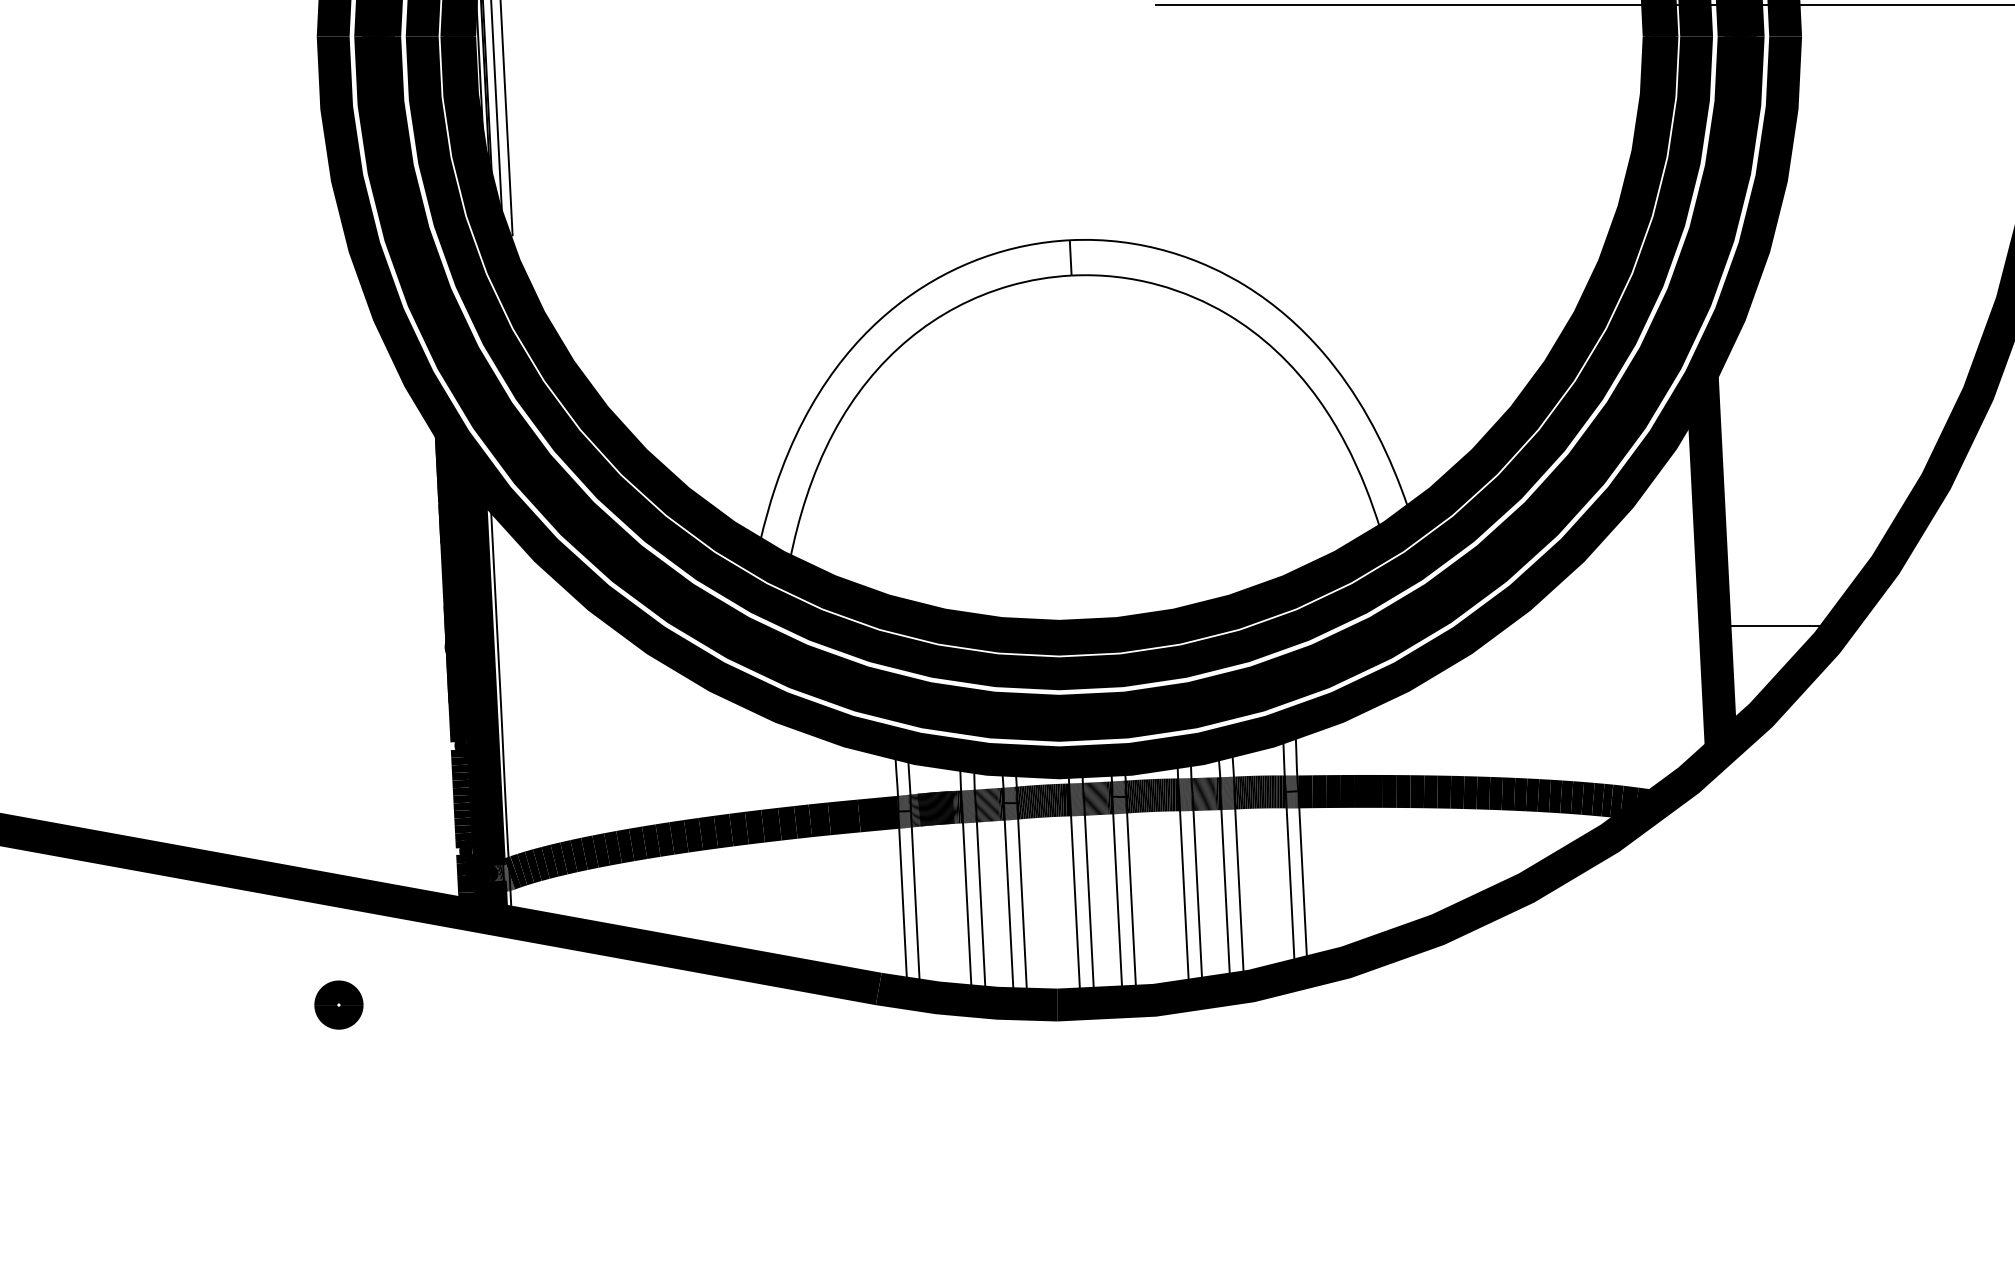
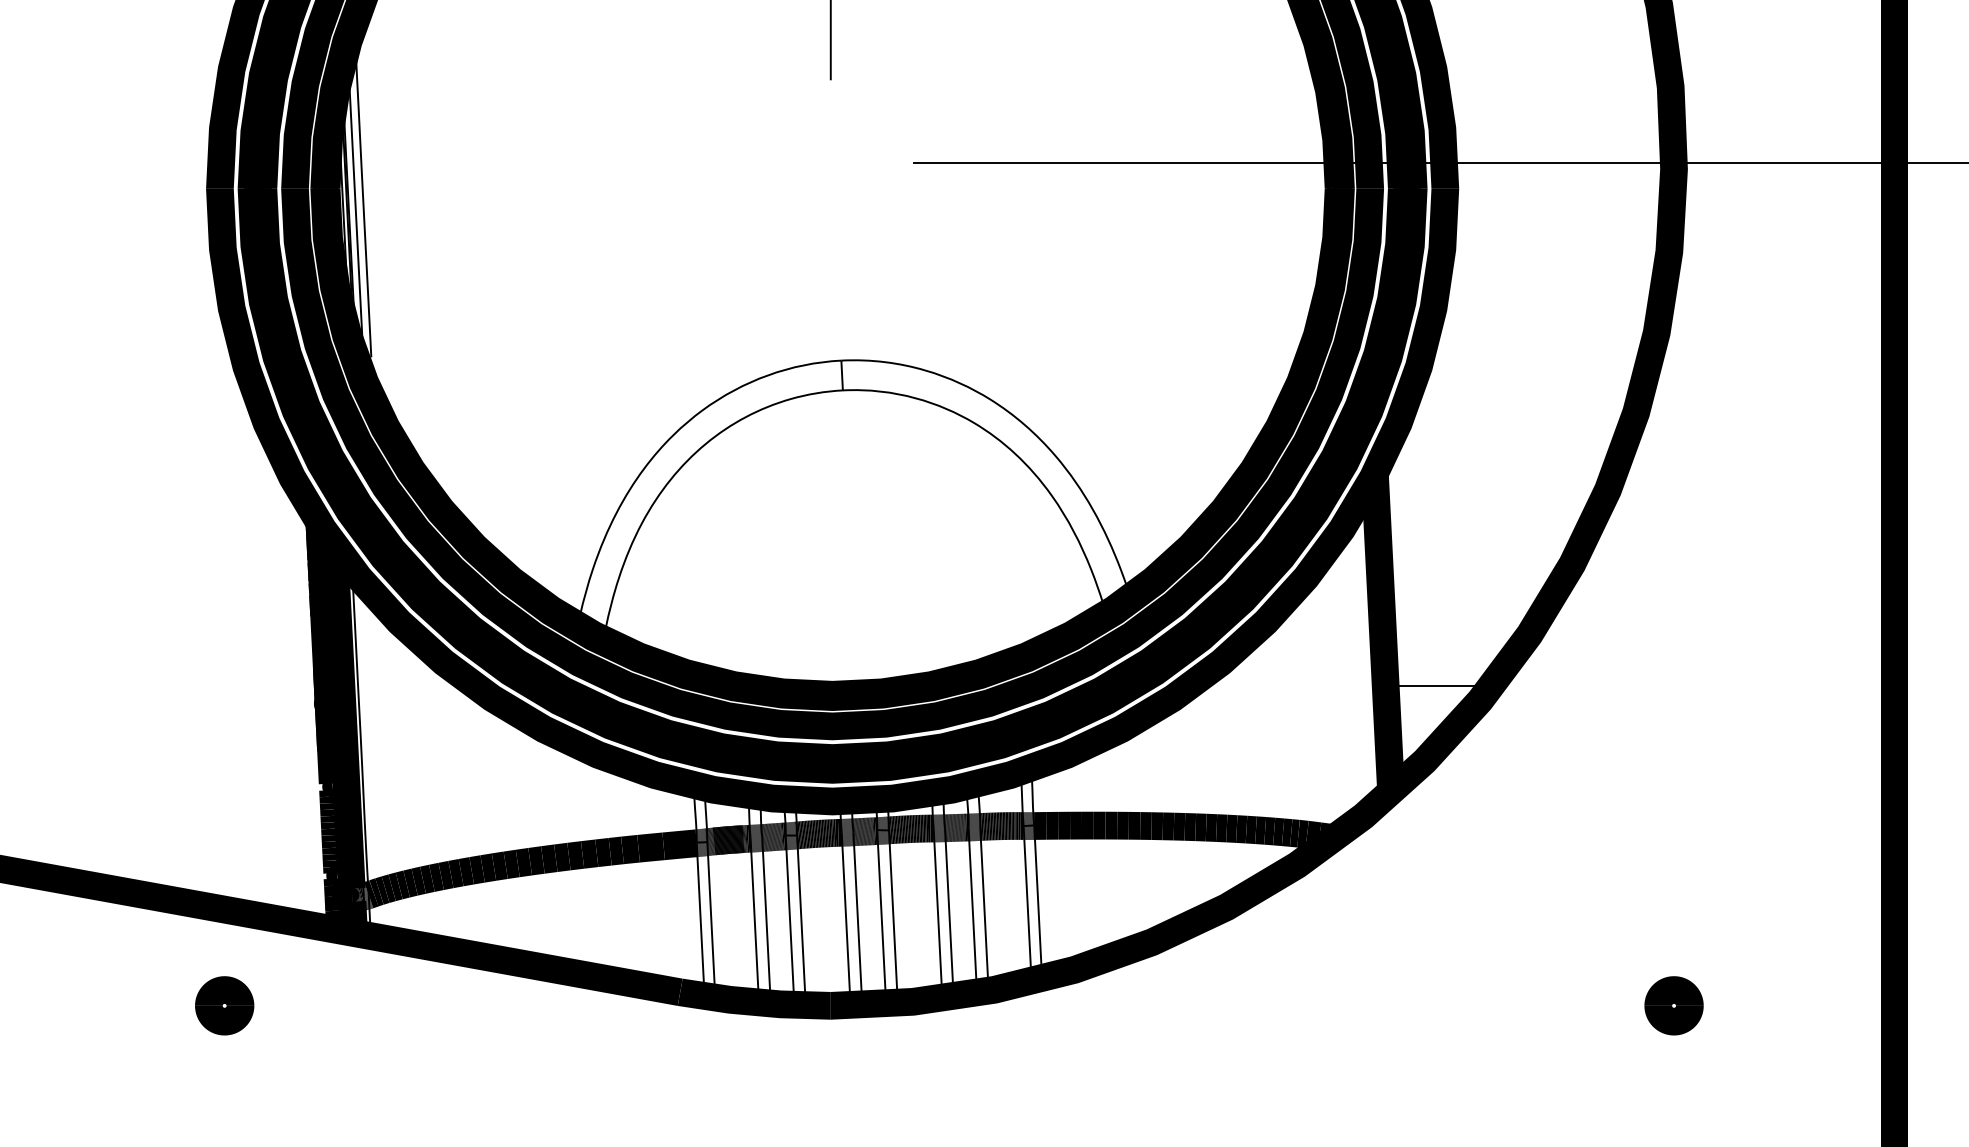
part: (338, 1004) -> (224, 1005), size x1.43

